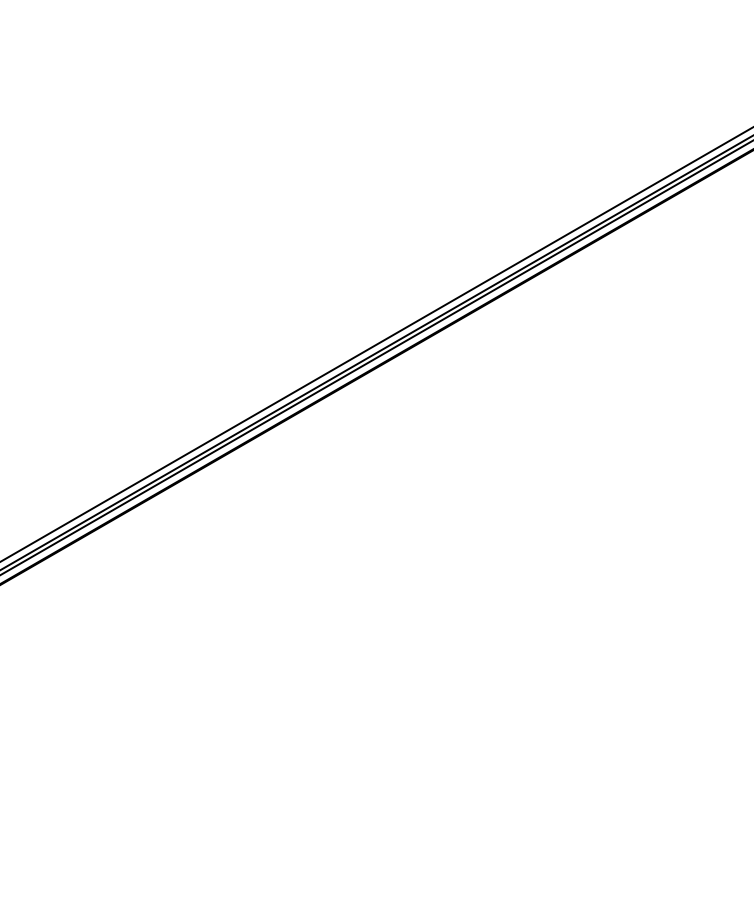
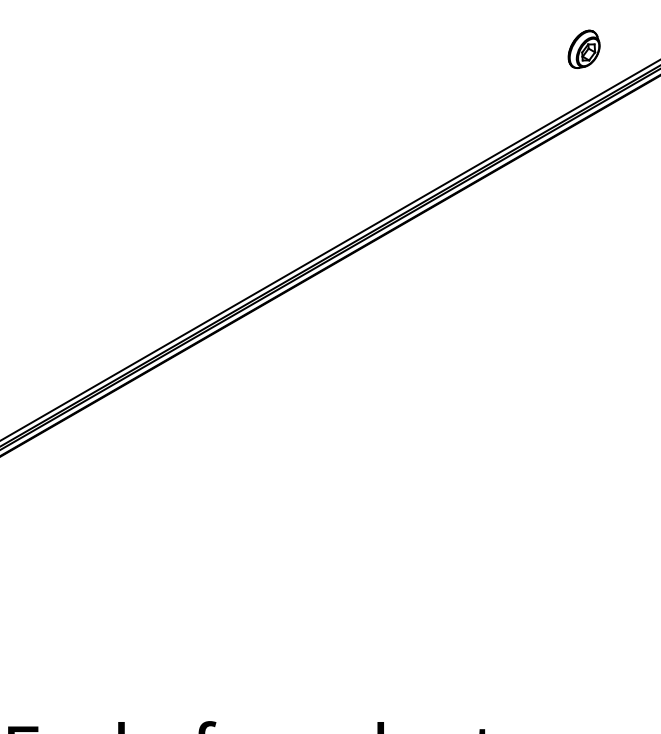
part: (664, 97) -> (583, 48), added

